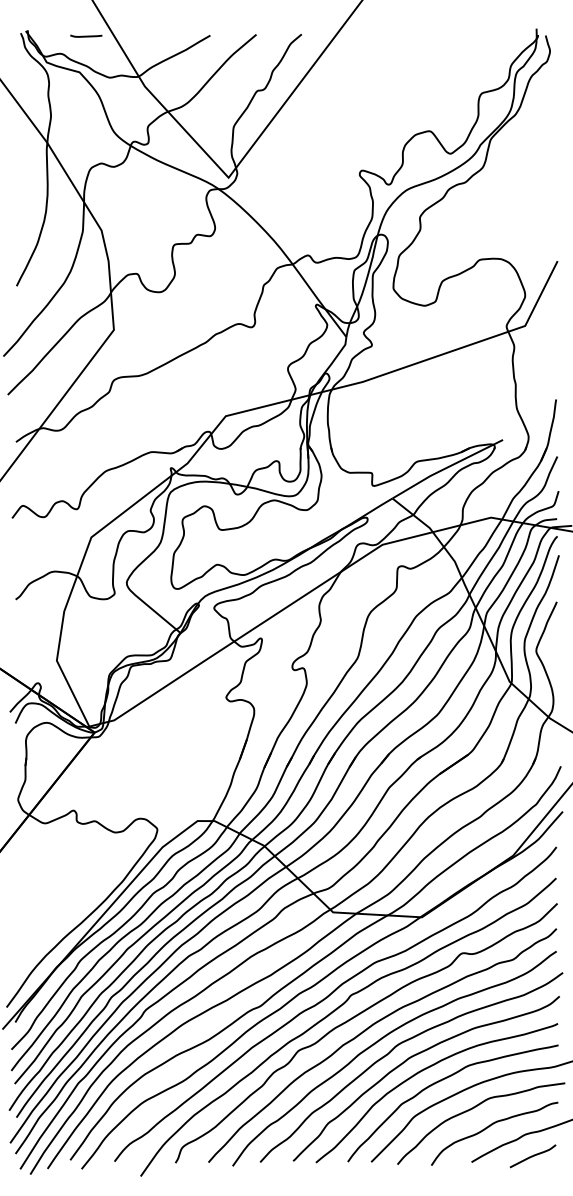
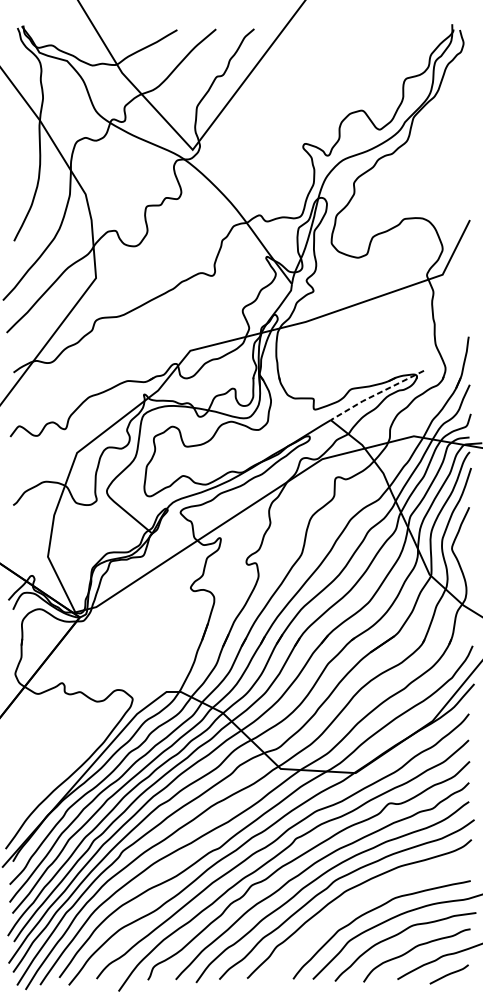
line: (86, 35) -> (72, 29), removed
line: (445, 468) -> (375, 394), solid -> dashed
curve: (424, 1070) -> (357, 902), removed

